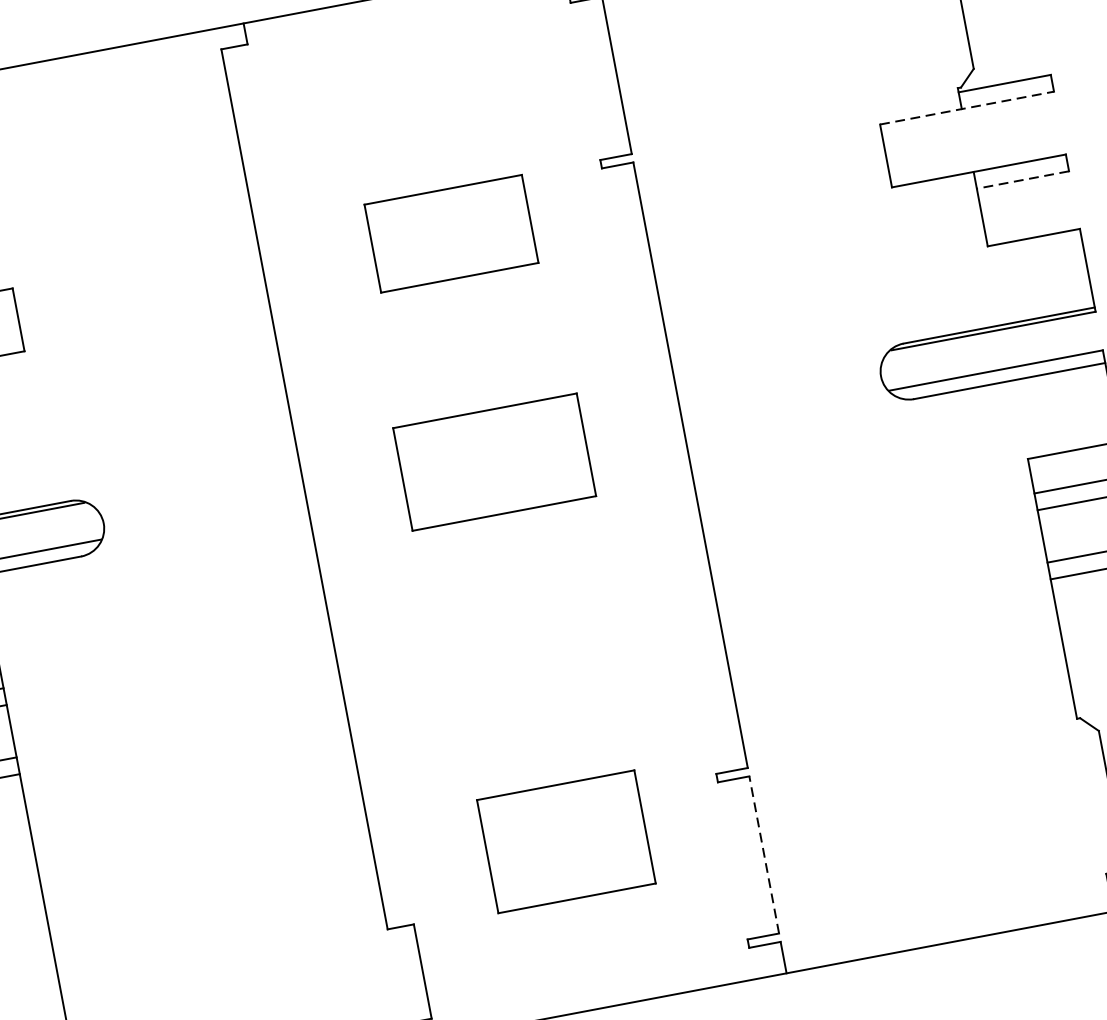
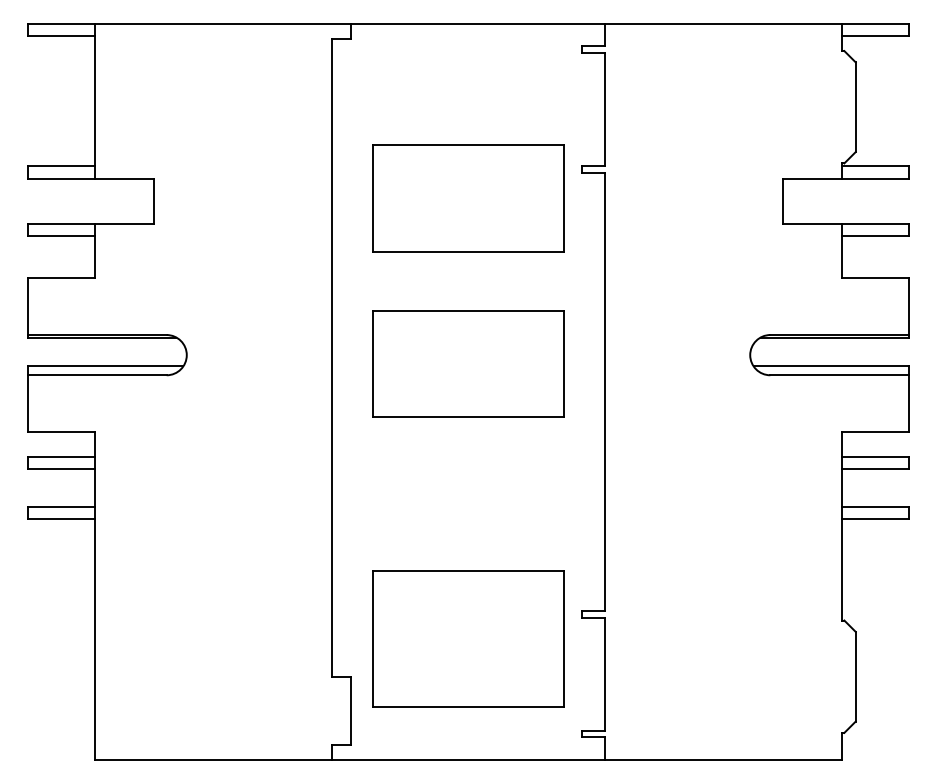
line: (967, 107) -> (846, 178), dashed -> solid
line: (1023, 180) -> (875, 236), dashed -> solid
part: (451, 233) -> (468, 198), size x1.67
part: (494, 461) -> (468, 363), size x1.43
part: (566, 840) -> (468, 638), size x1.67
line: (764, 854) -> (605, 674), dashed -> solid

